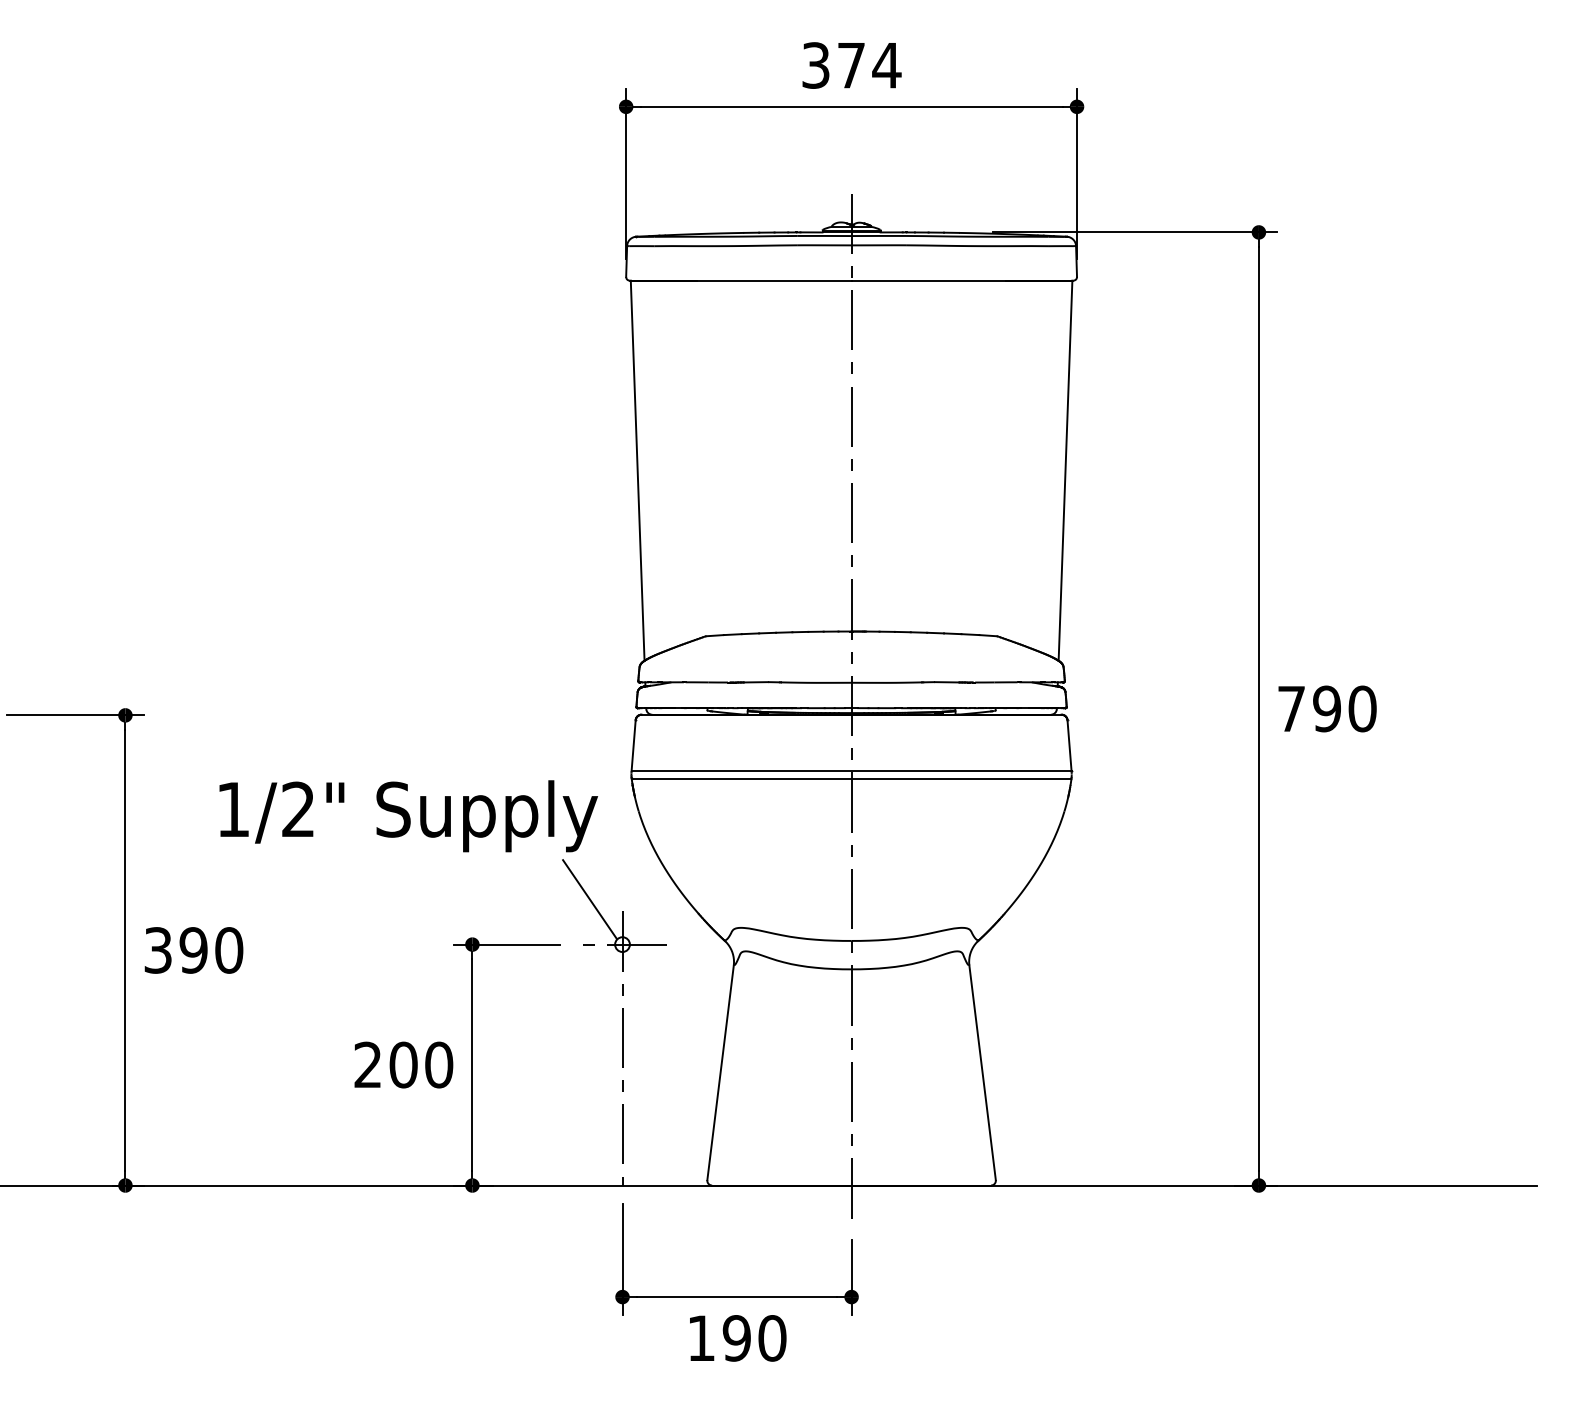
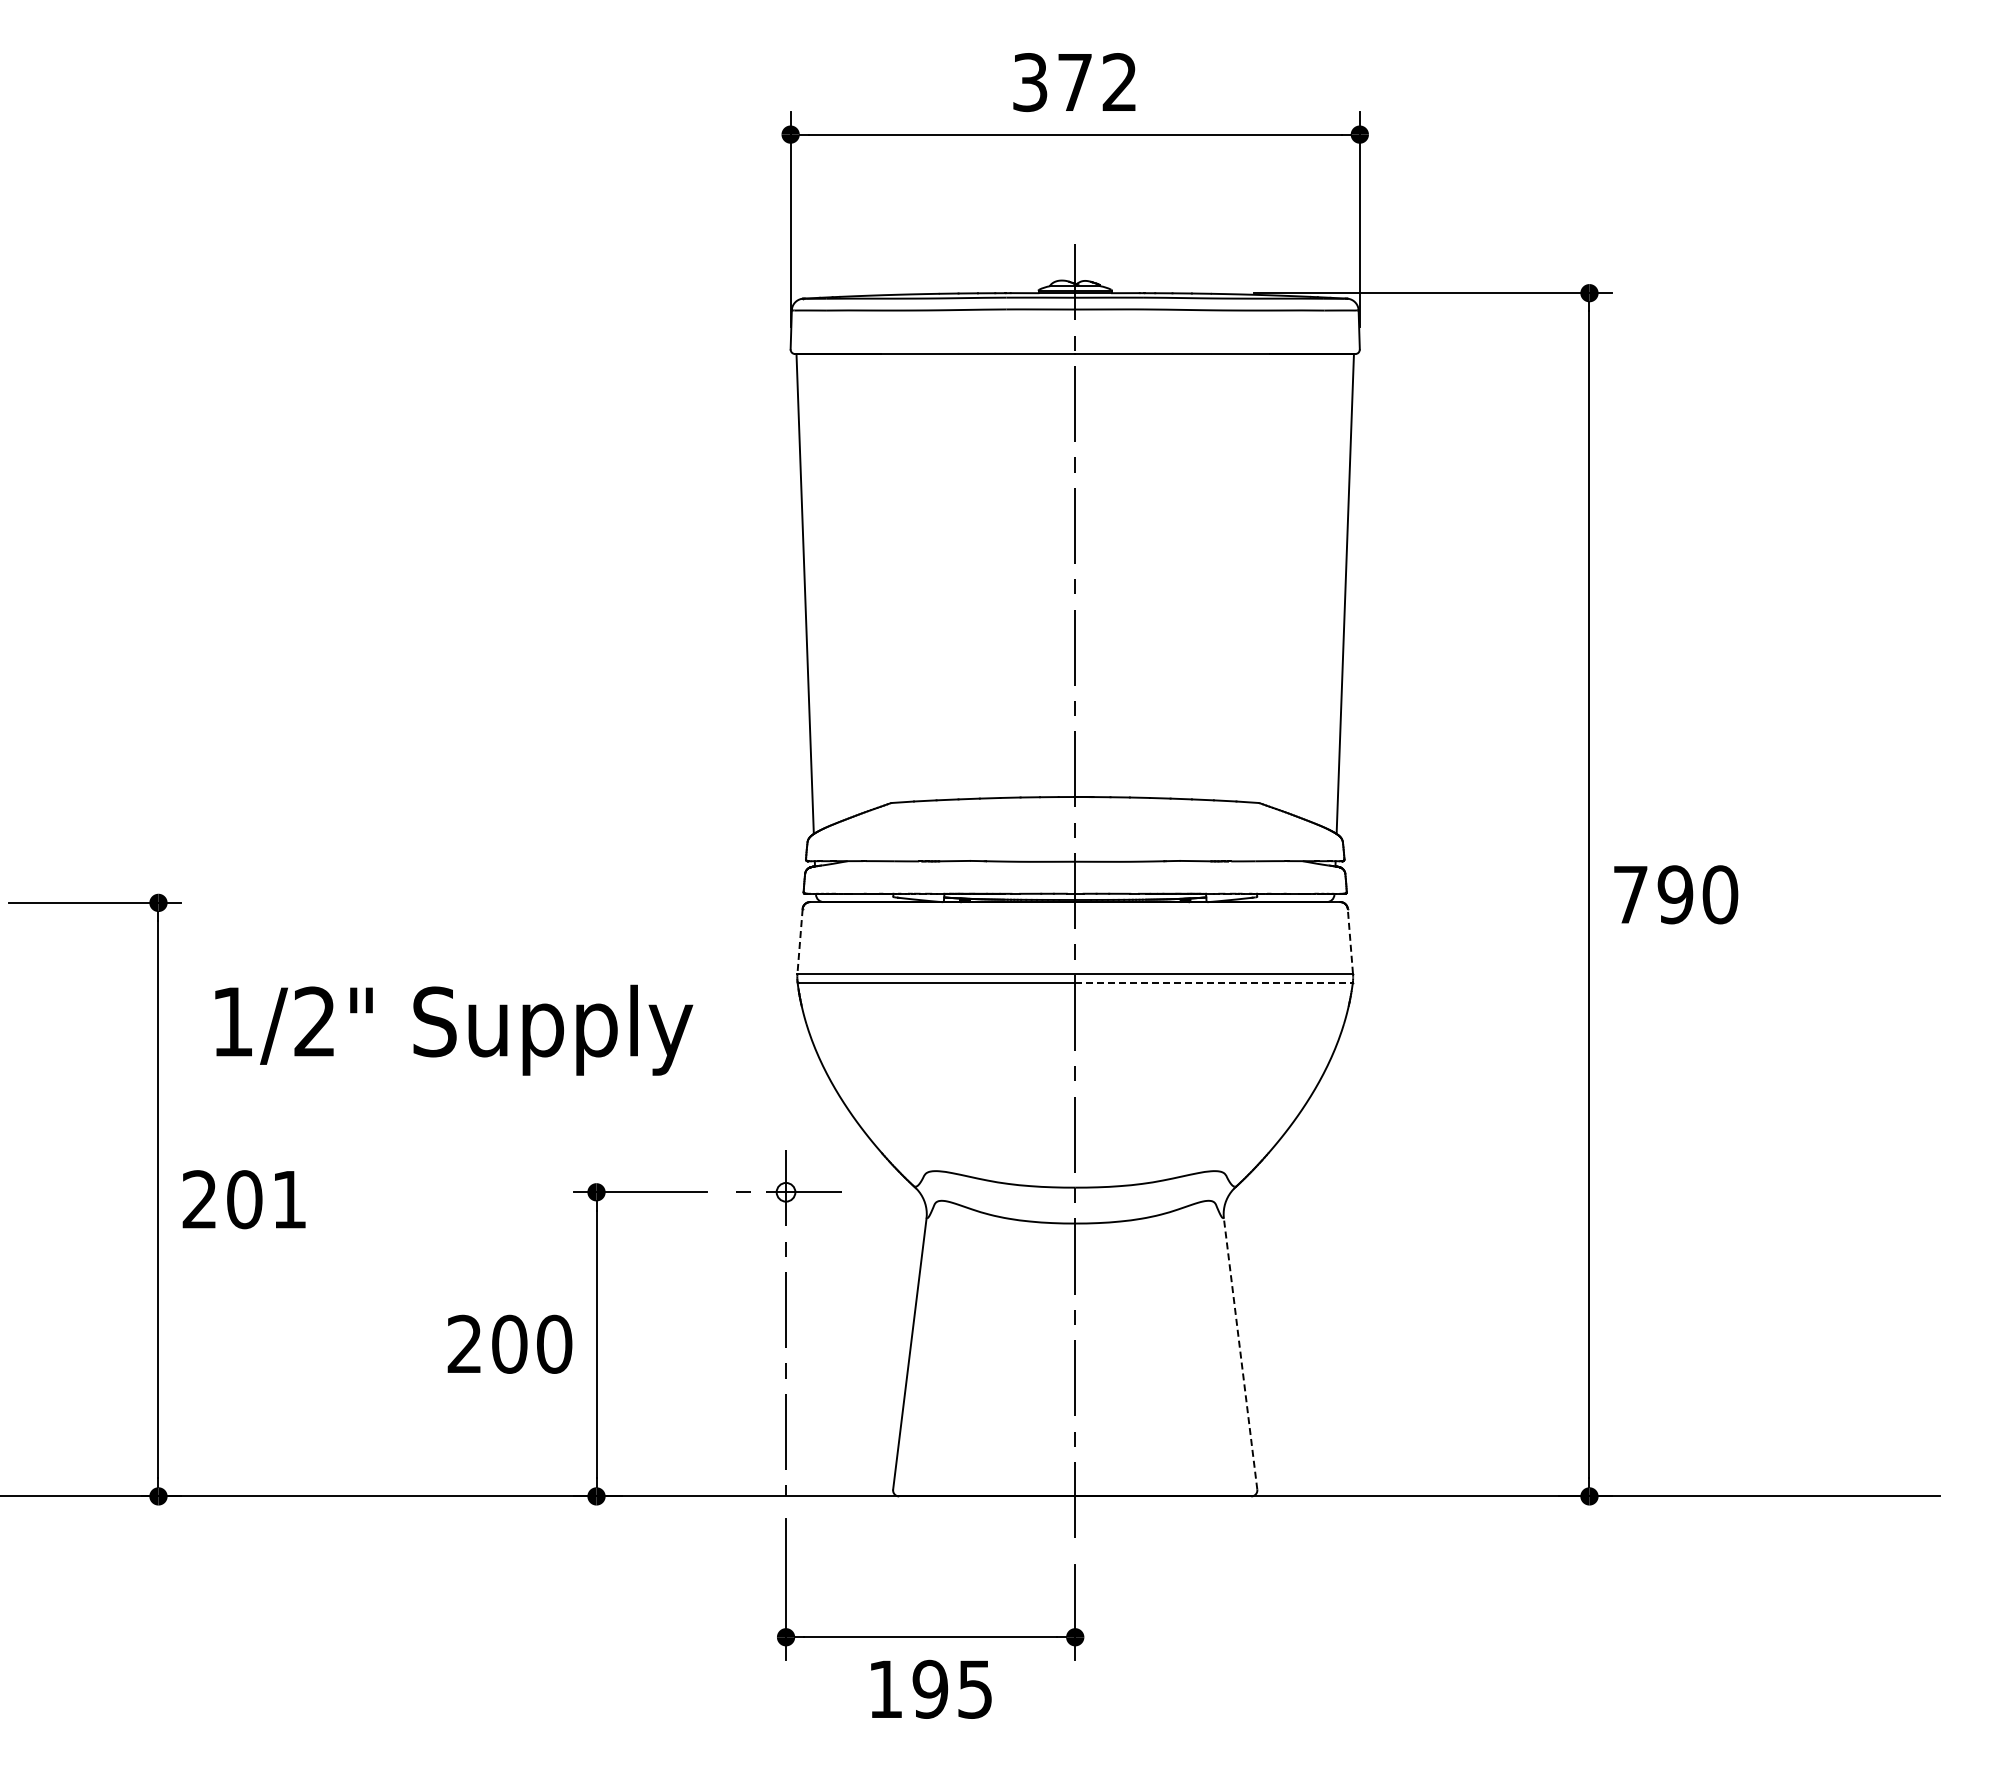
text: (886, 64) -> (1119, 81), 374 -> 372
line: (633, 745) -> (800, 941), solid -> dashed
line: (1069, 745) -> (1350, 940), solid -> dashed
line: (961, 778) -> (1214, 982), solid -> dashed
text: (409, 815) -> (454, 1029), moved
line: (589, 899) -> (744, 1135), removed
text: (193, 950) -> (244, 1199), 390 -> 201
line: (982, 1072) -> (1240, 1353), solid -> dashed
text: (772, 1337) -> (975, 1688), 190 -> 195

